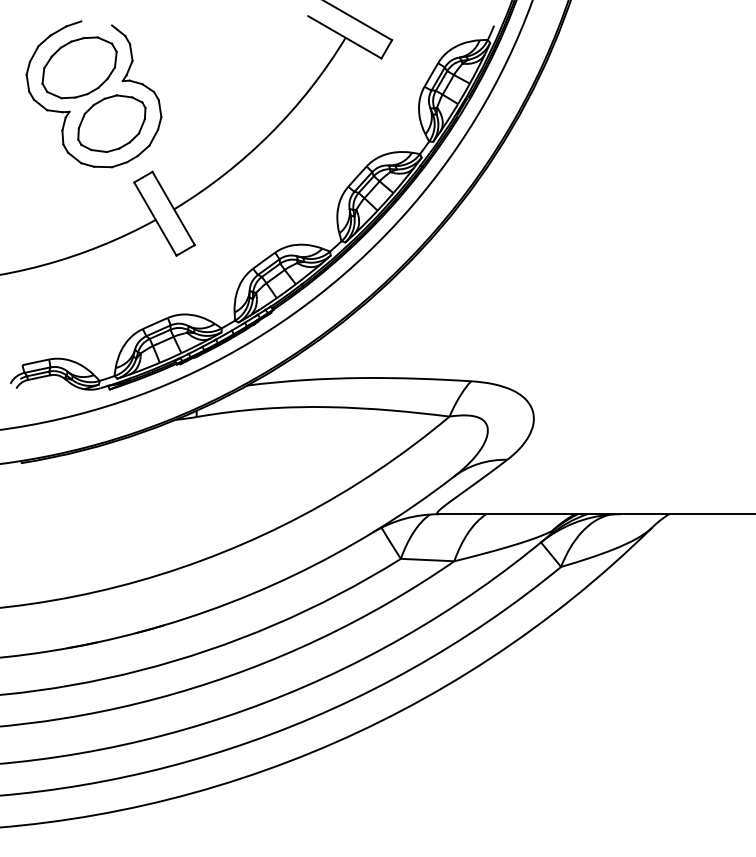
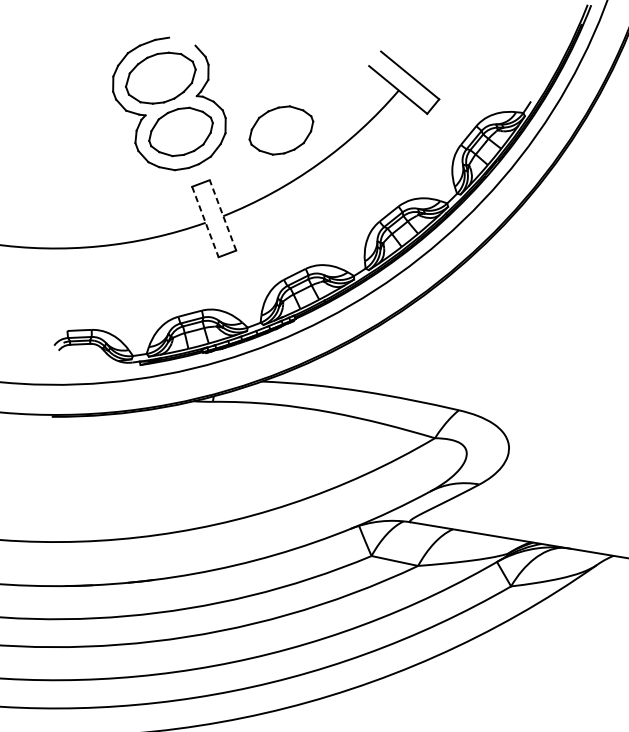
part: (222, 103) -> (281, 130), added
line: (173, 208) -> (222, 215), solid -> dashed
line: (155, 219) -> (205, 222), solid -> dashed

